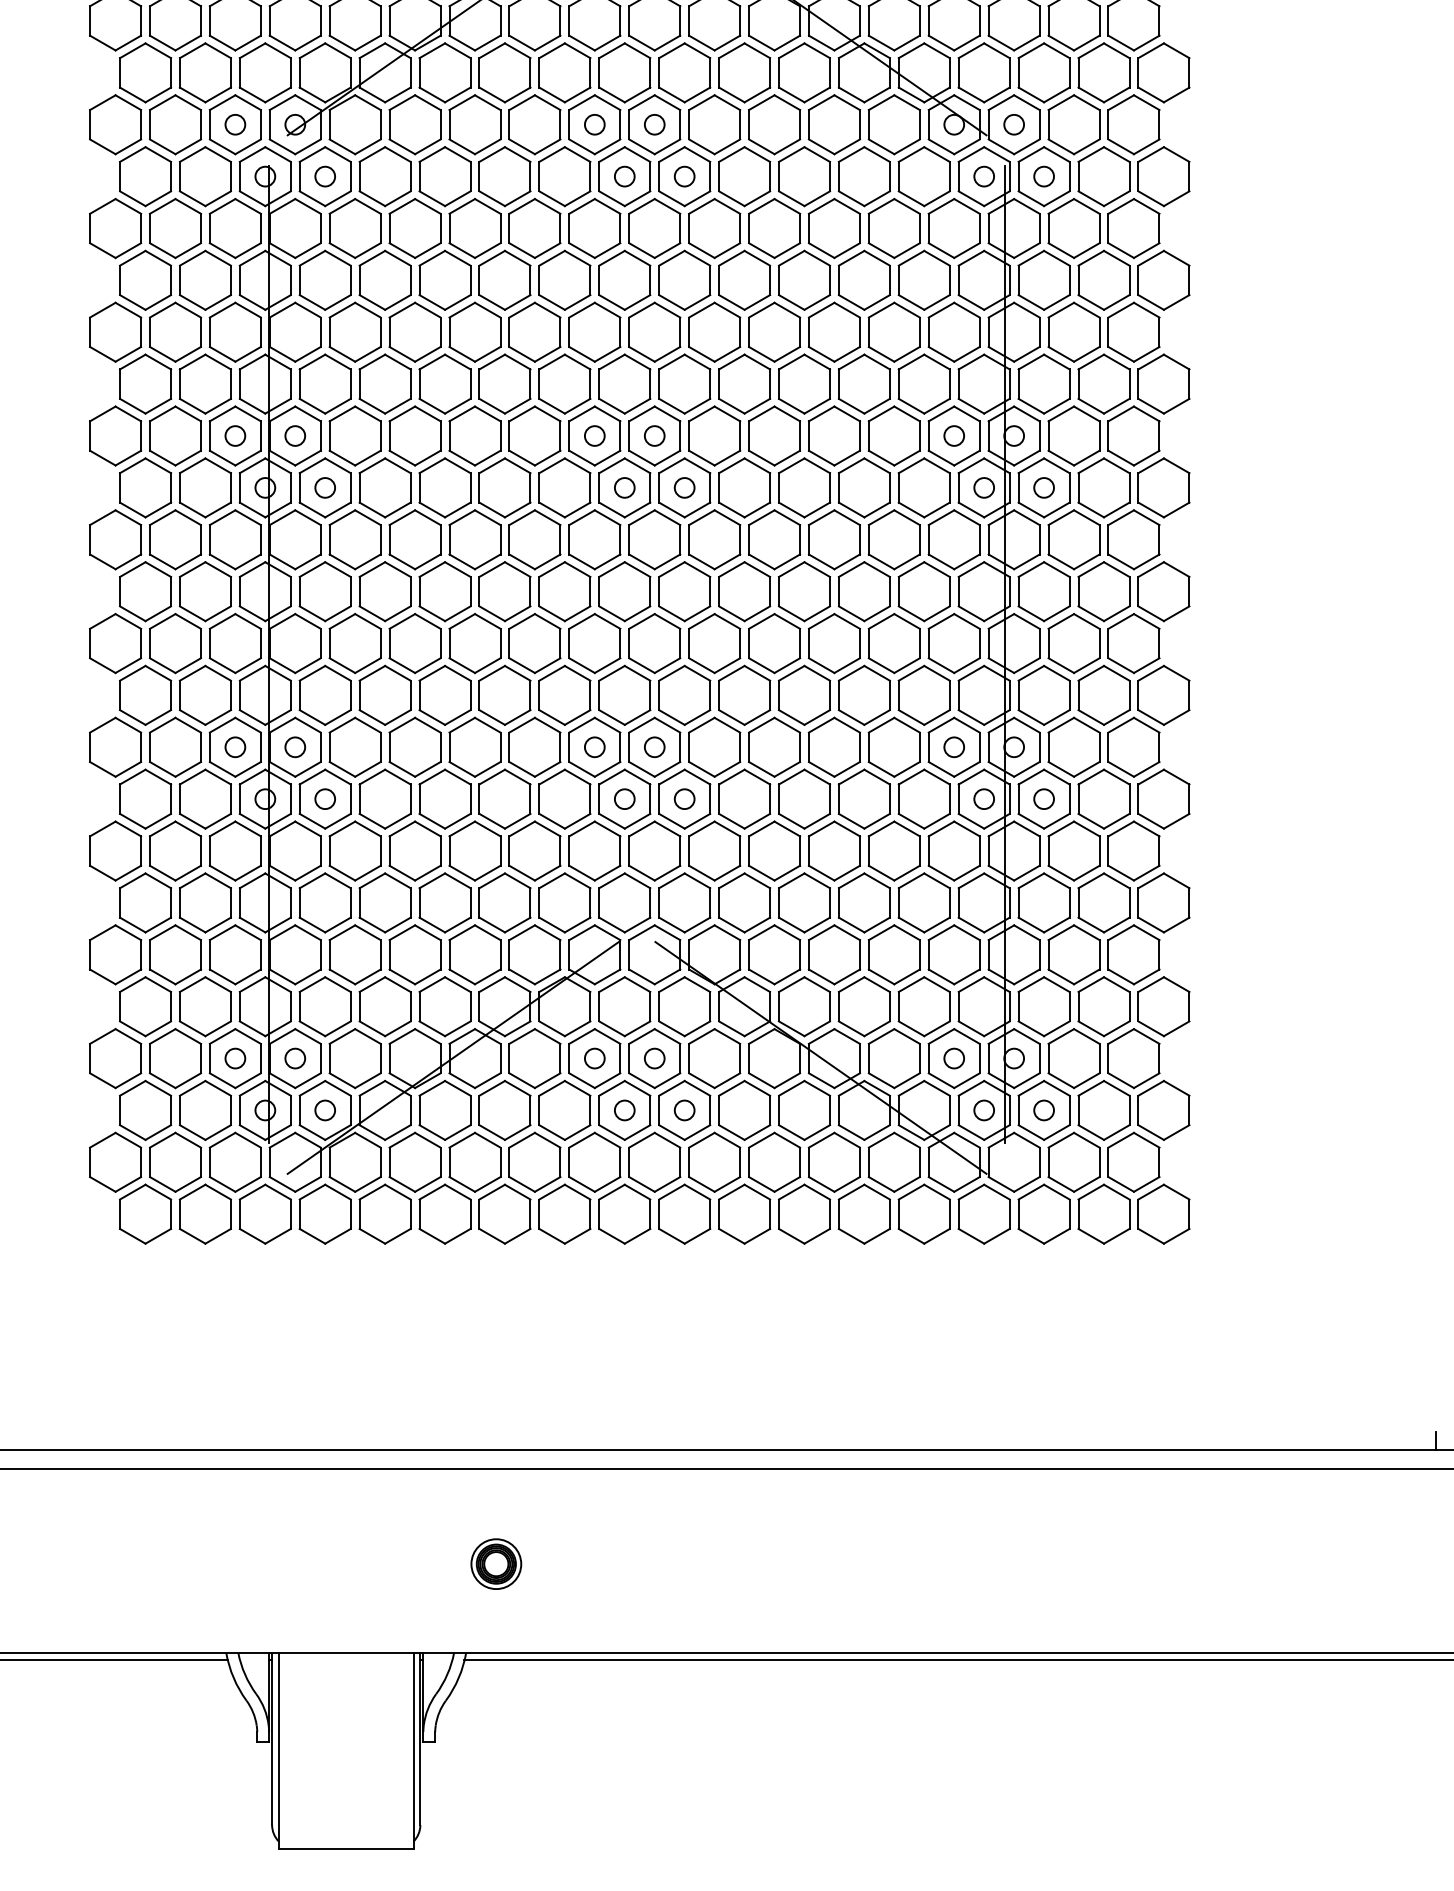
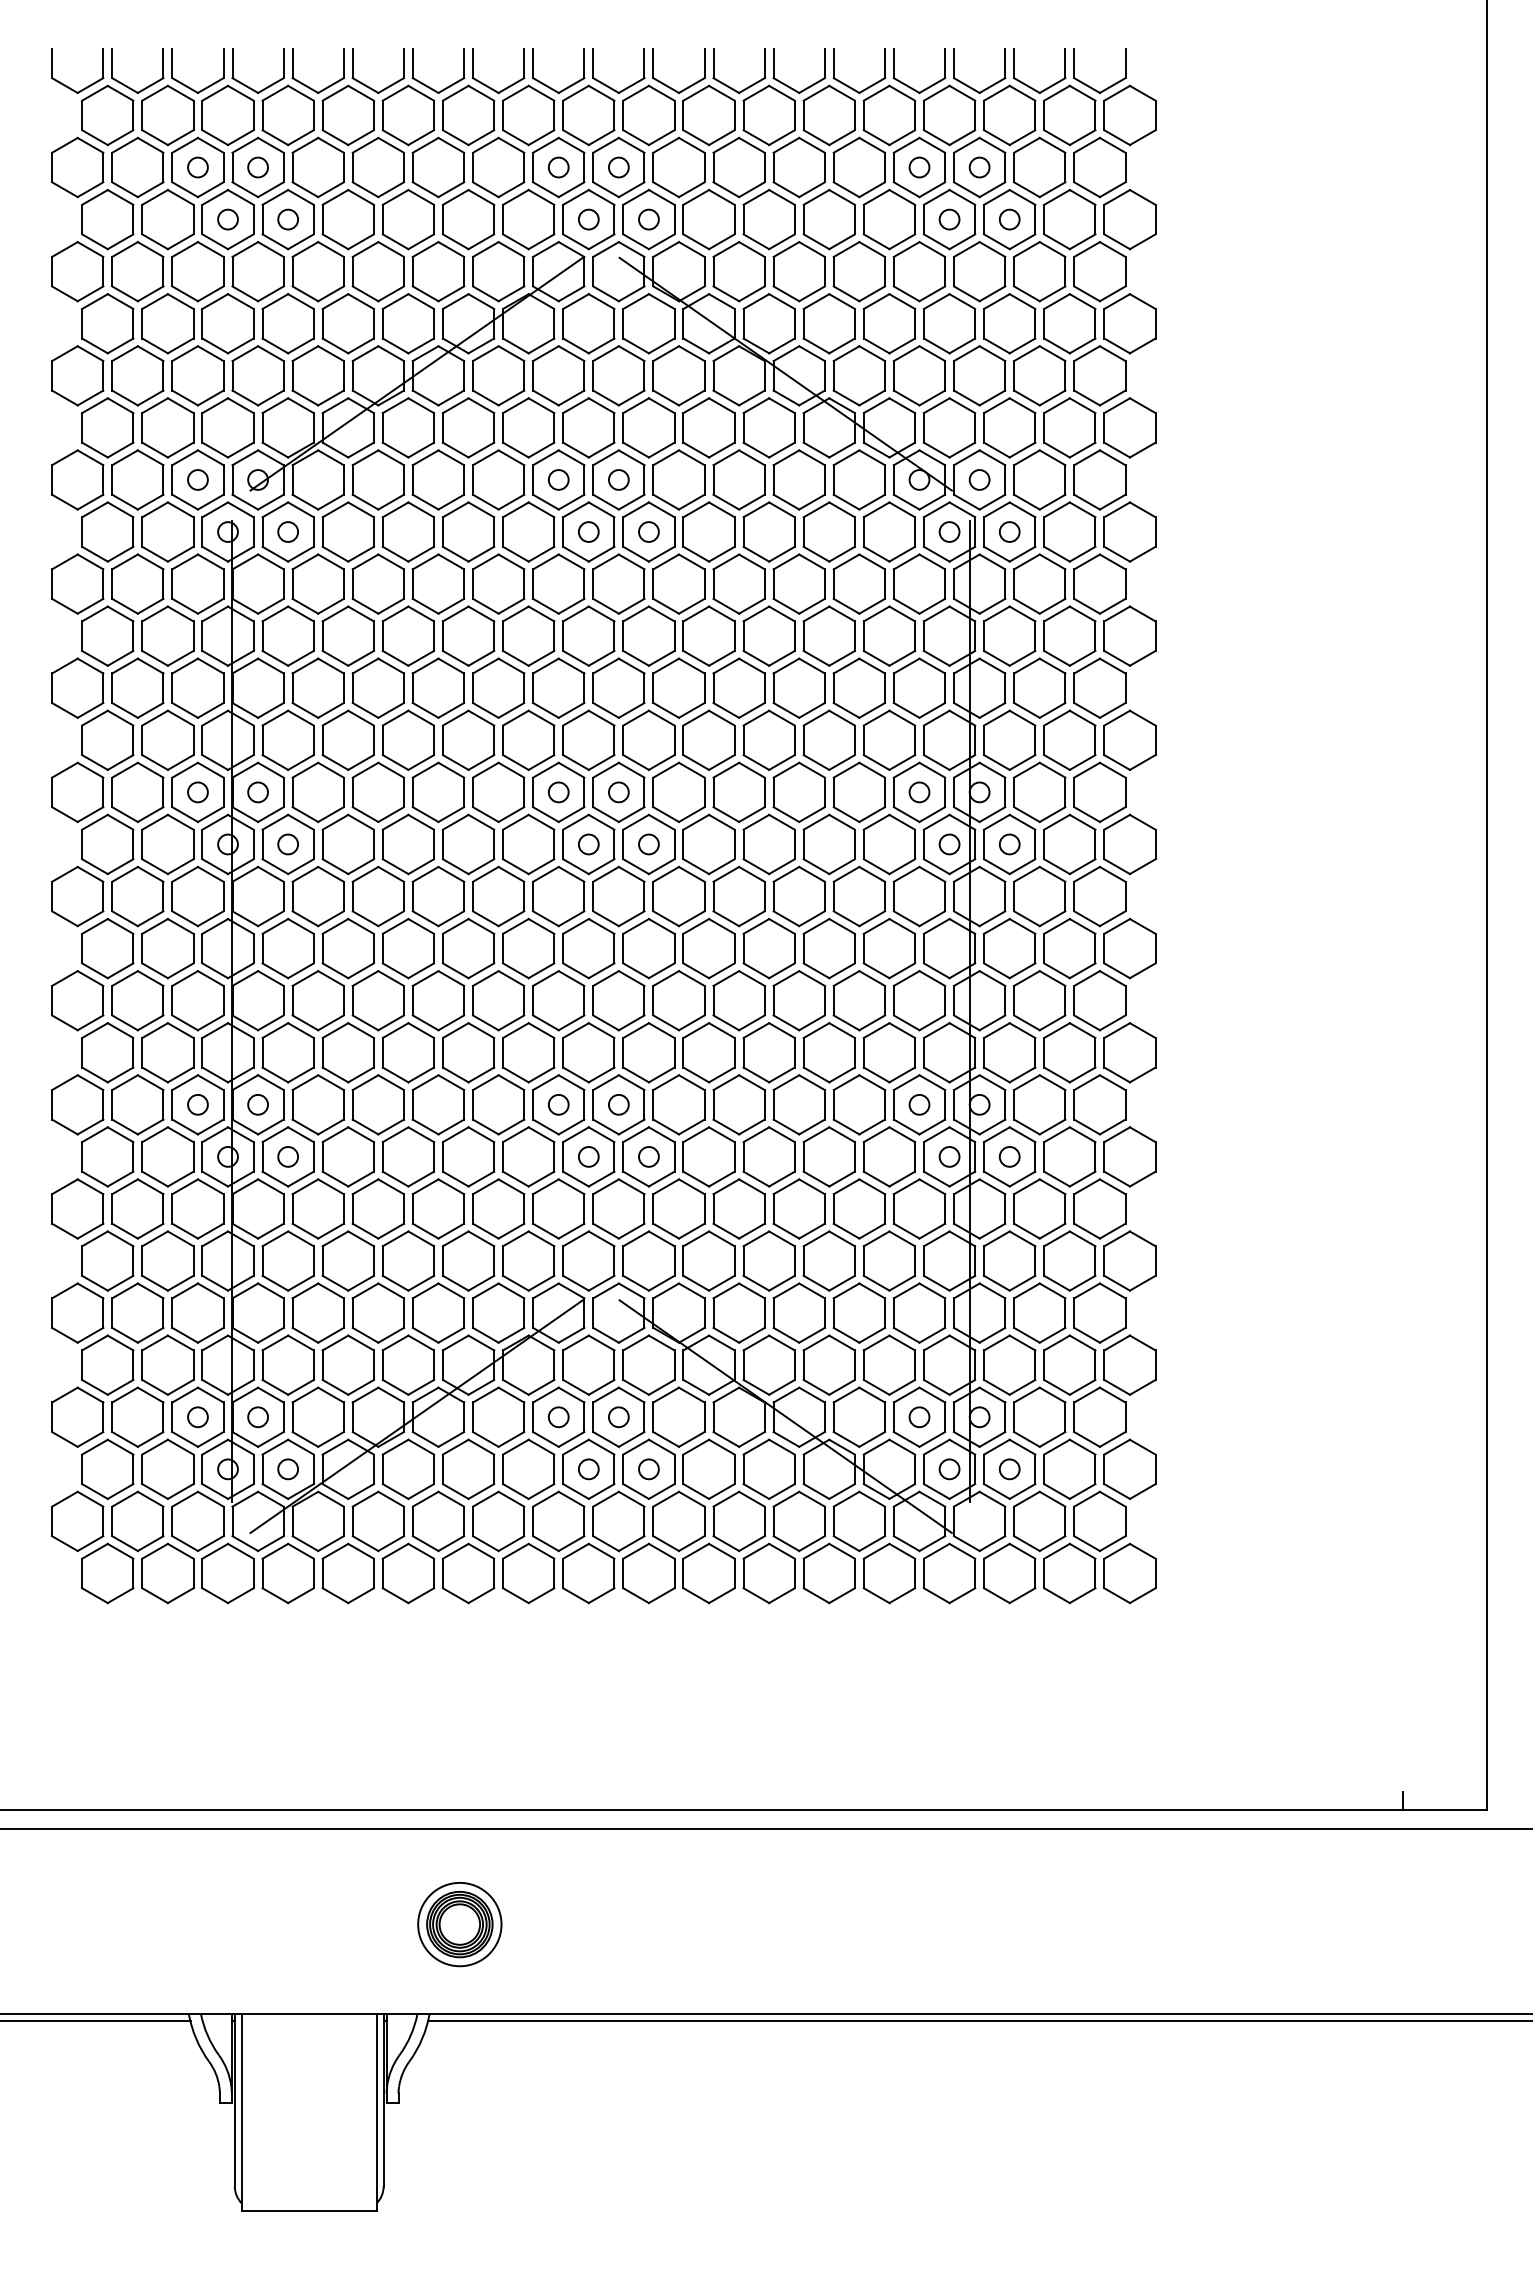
part: (495, 1563) -> (459, 1924), size x1.67

